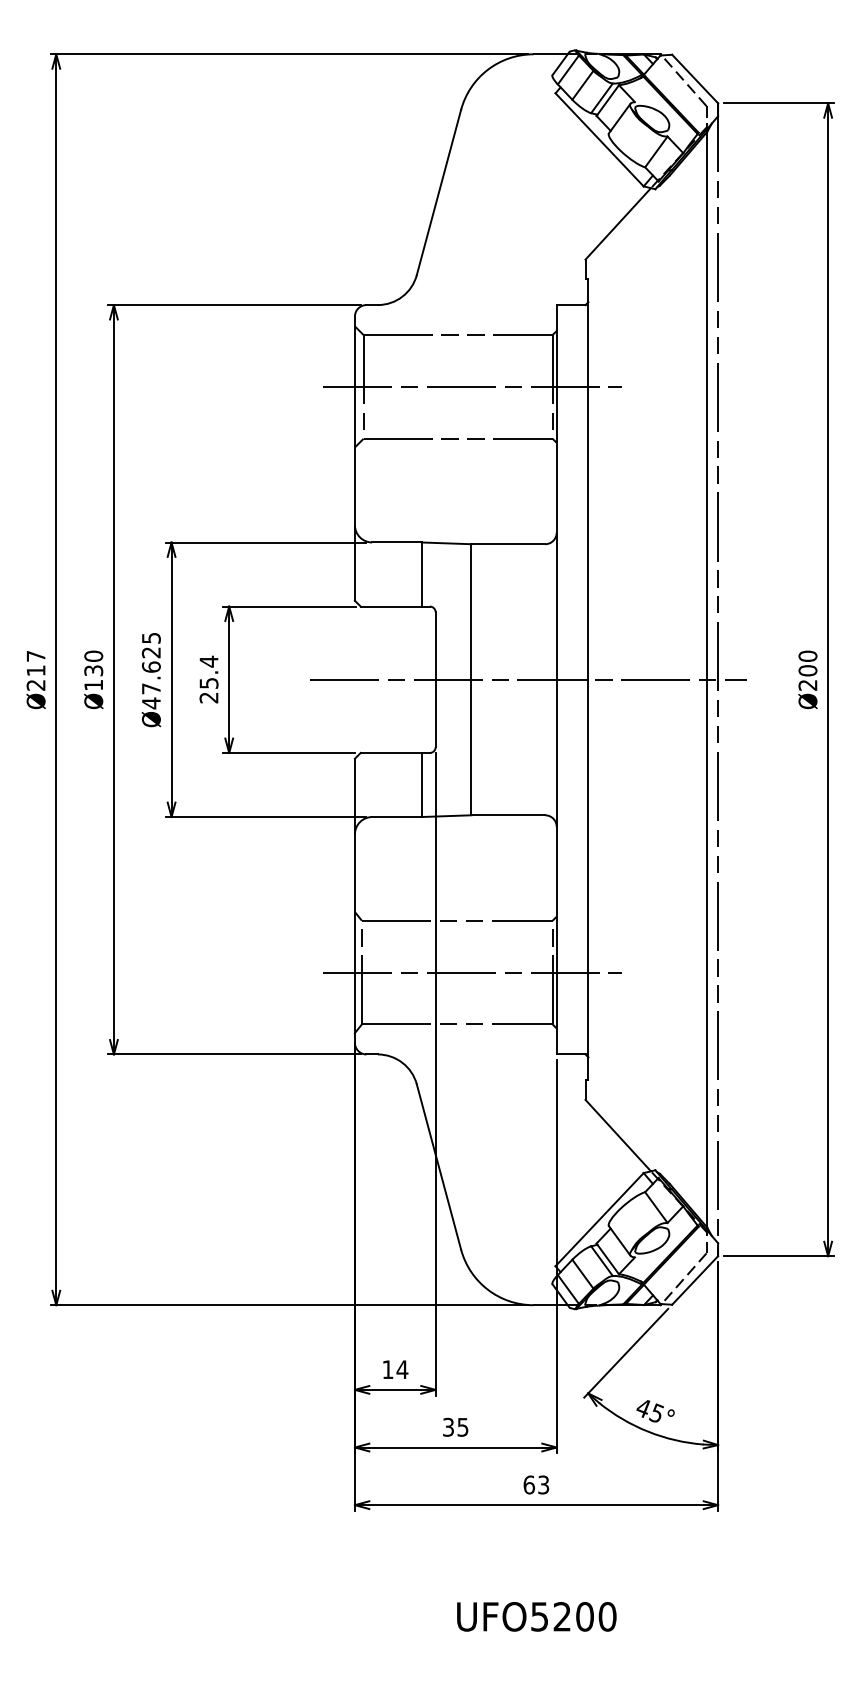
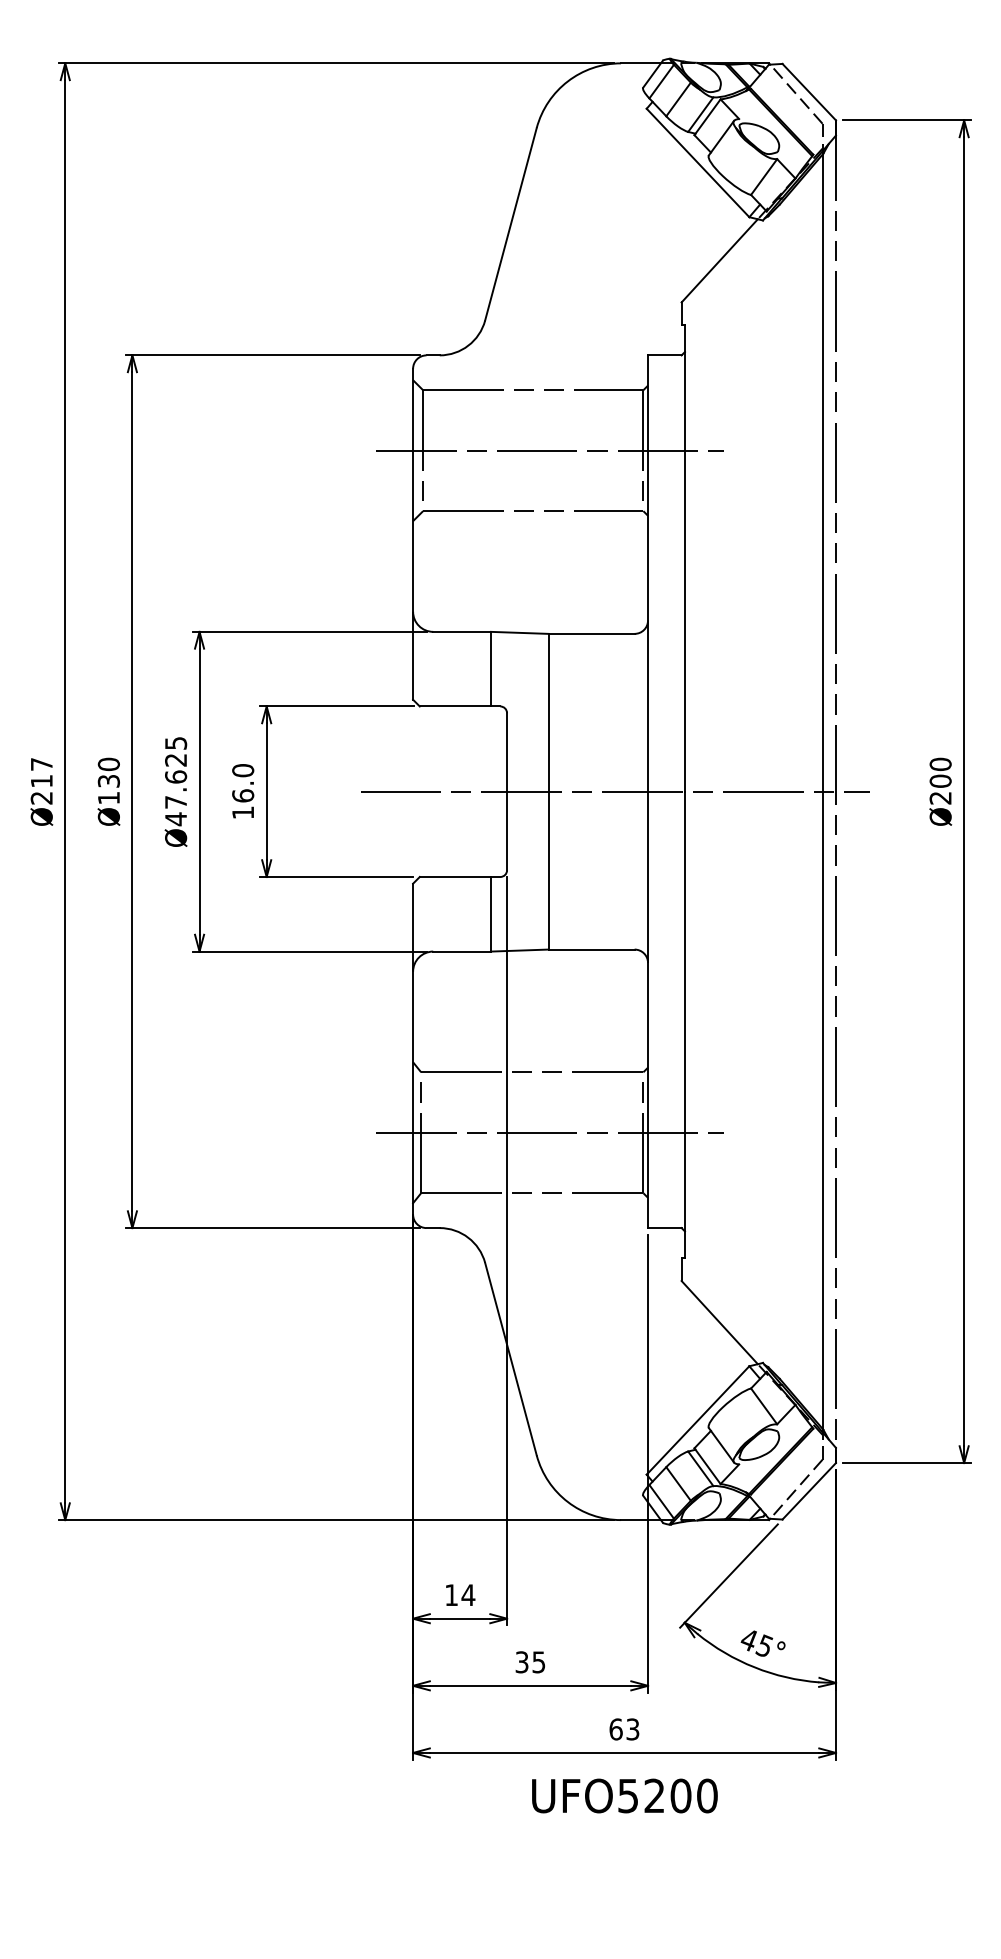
text: (209, 679) -> (243, 791), 25.4 -> 16.0
text: (536, 1616) -> (624, 1795), moved

